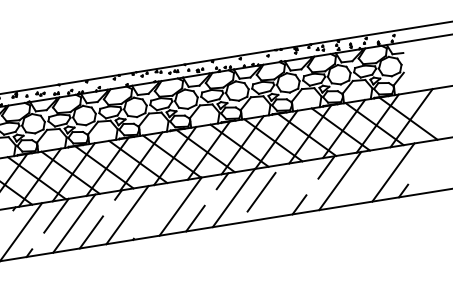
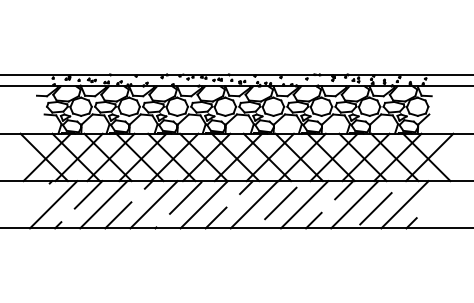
line: (362, 181) -> (375, 208), added
line: (286, 189) -> (304, 204), added
line: (159, 202) -> (185, 197), added

